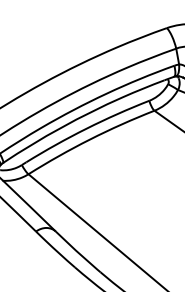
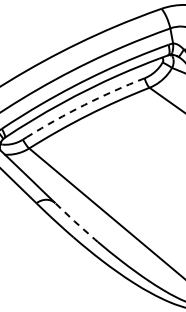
arc: (86, 128) -> (84, 104), solid -> dashed
line: (76, 251) -> (75, 222), solid -> dashed

